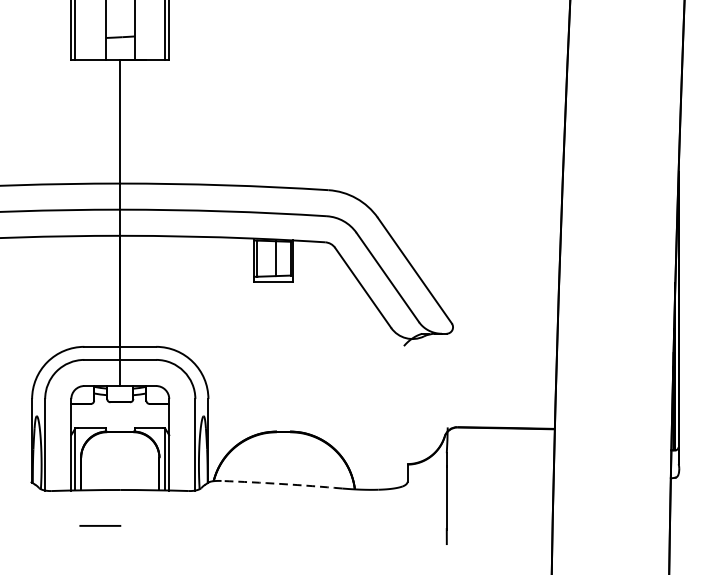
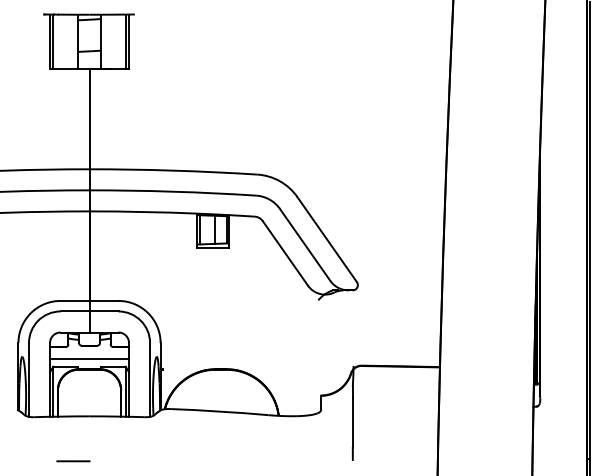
line: (120, 418) -> (89, 358), added
arc: (281, 483) -> (219, 411), dashed -> solid
line: (100, 526) -> (73, 461), moved

